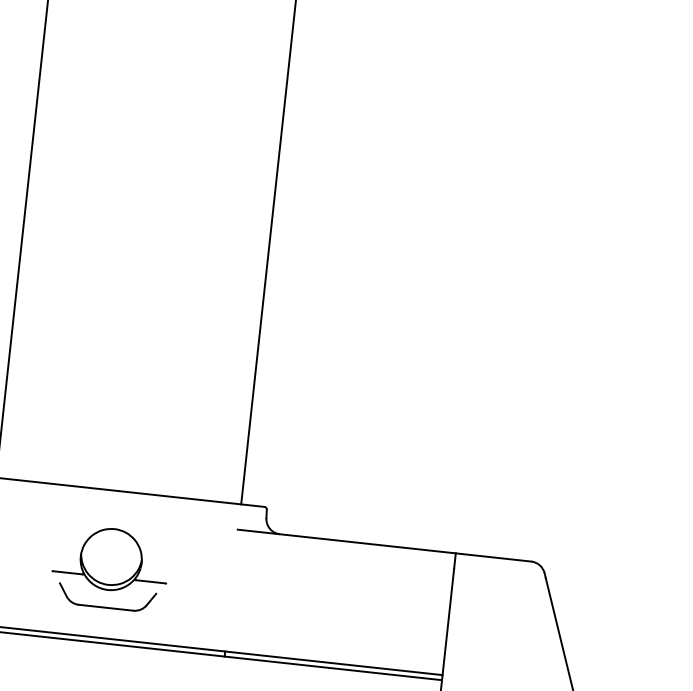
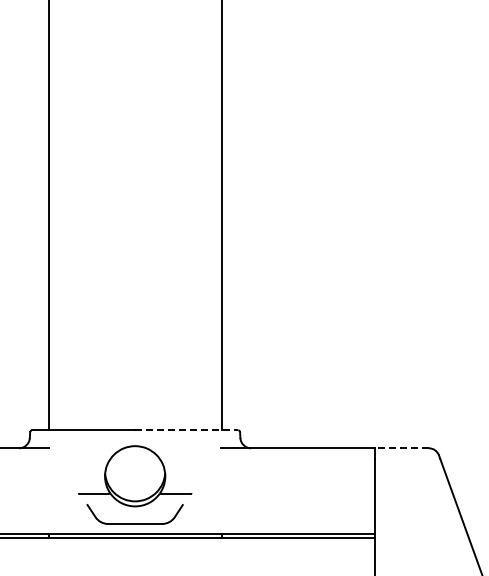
line: (191, 499) -> (186, 430), solid -> dashed
line: (494, 557) -> (402, 448), solid -> dashed
part: (109, 567) -> (134, 484), size x1.4

